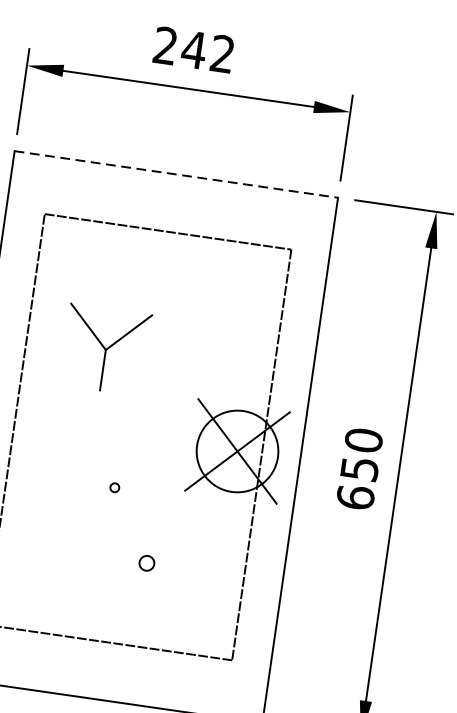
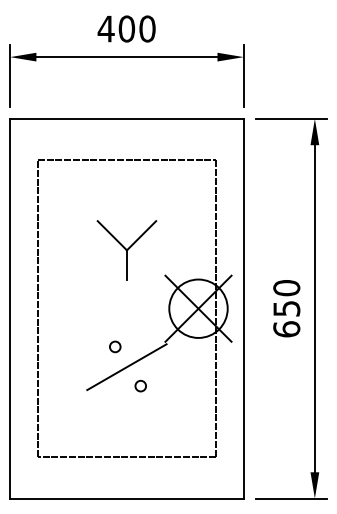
text: (193, 49) -> (126, 28), 242 -> 400
line: (175, 173) -> (126, 118), dashed -> solid
part: (105, 350) -> (126, 250), moved
circle: (115, 487) -> (115, 346), size x1.67
line: (126, 518) -> (126, 367), added
circle: (146, 563) -> (140, 386), moved

